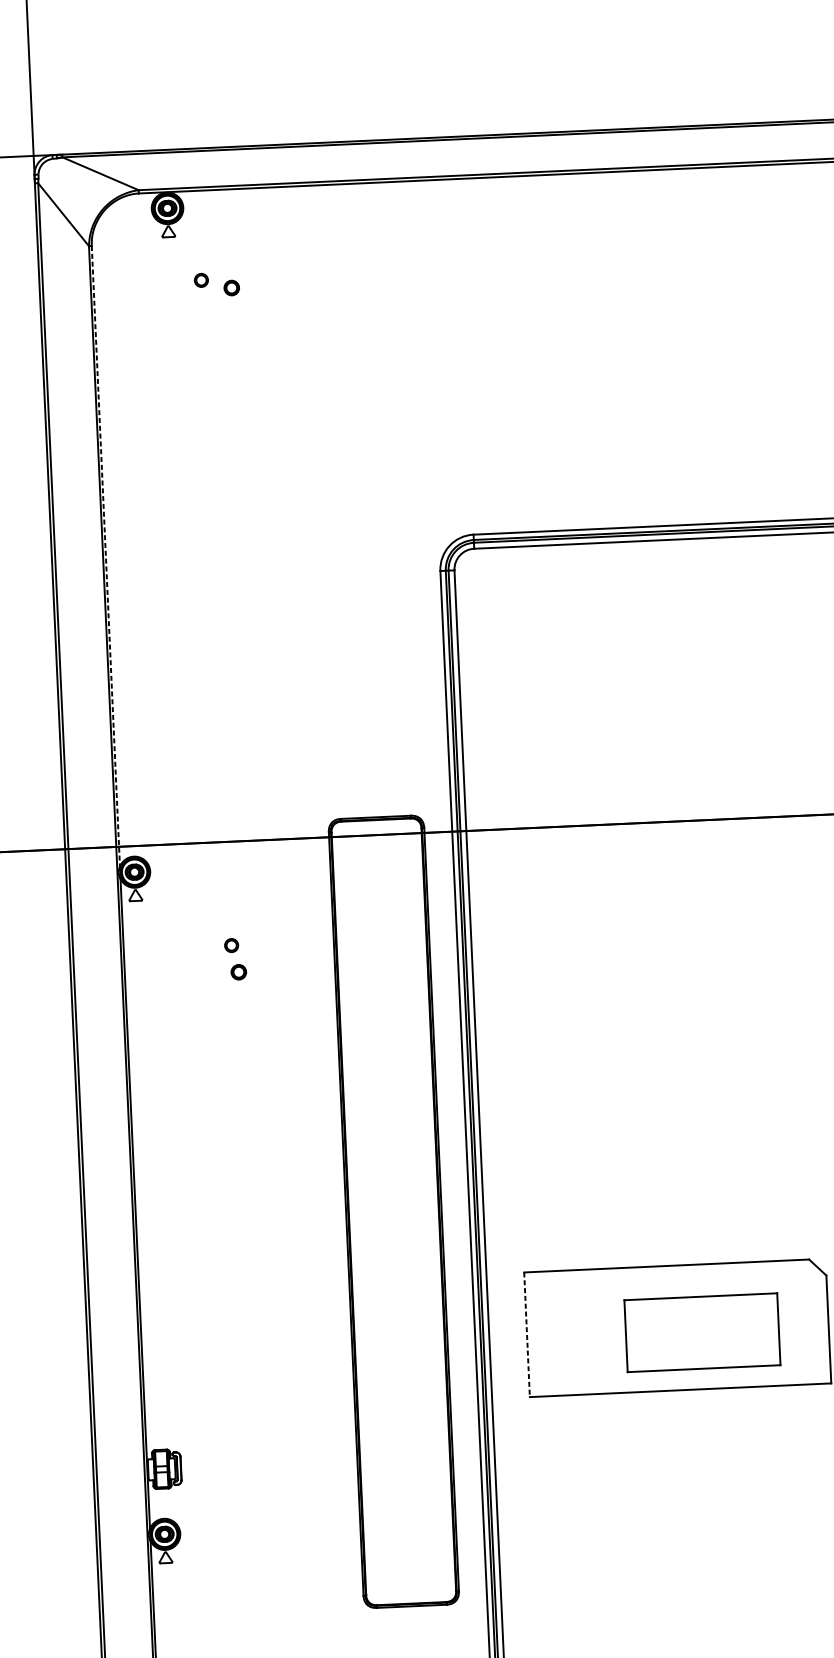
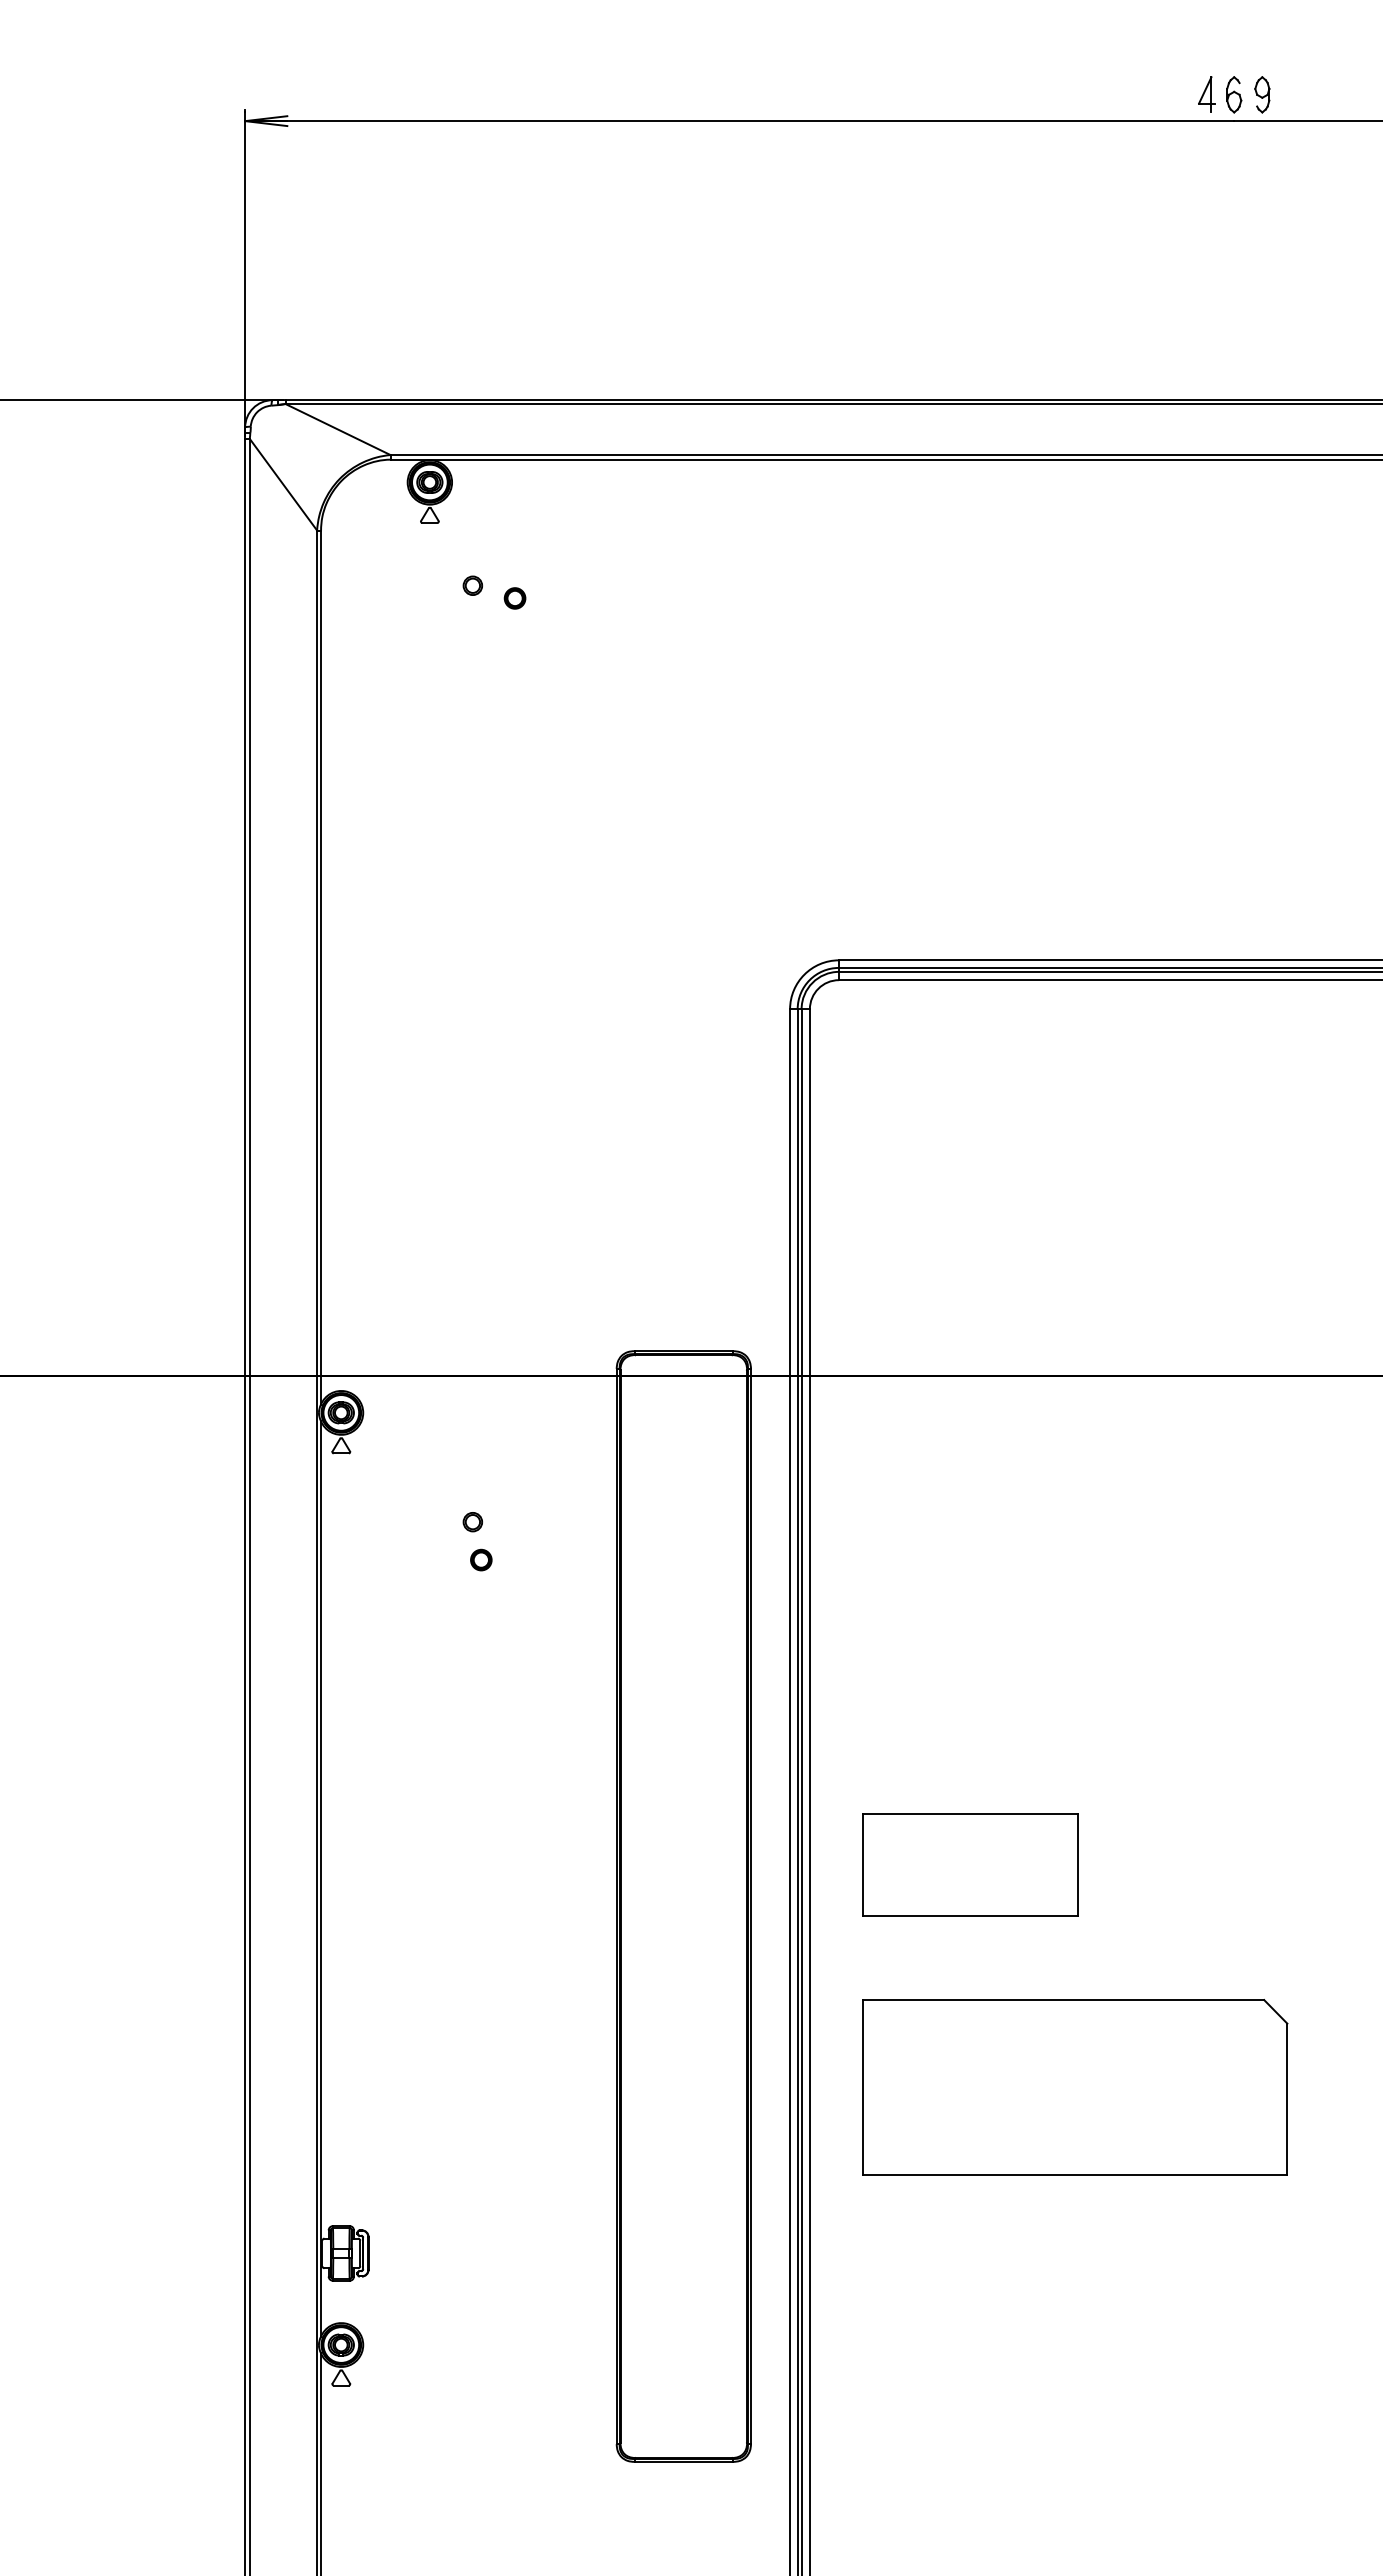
line: (106, 557) -> (321, 968), dashed -> solid
part: (702, 1332) -> (970, 1864), moved
line: (527, 1334) -> (863, 2087), dashed -> solid

